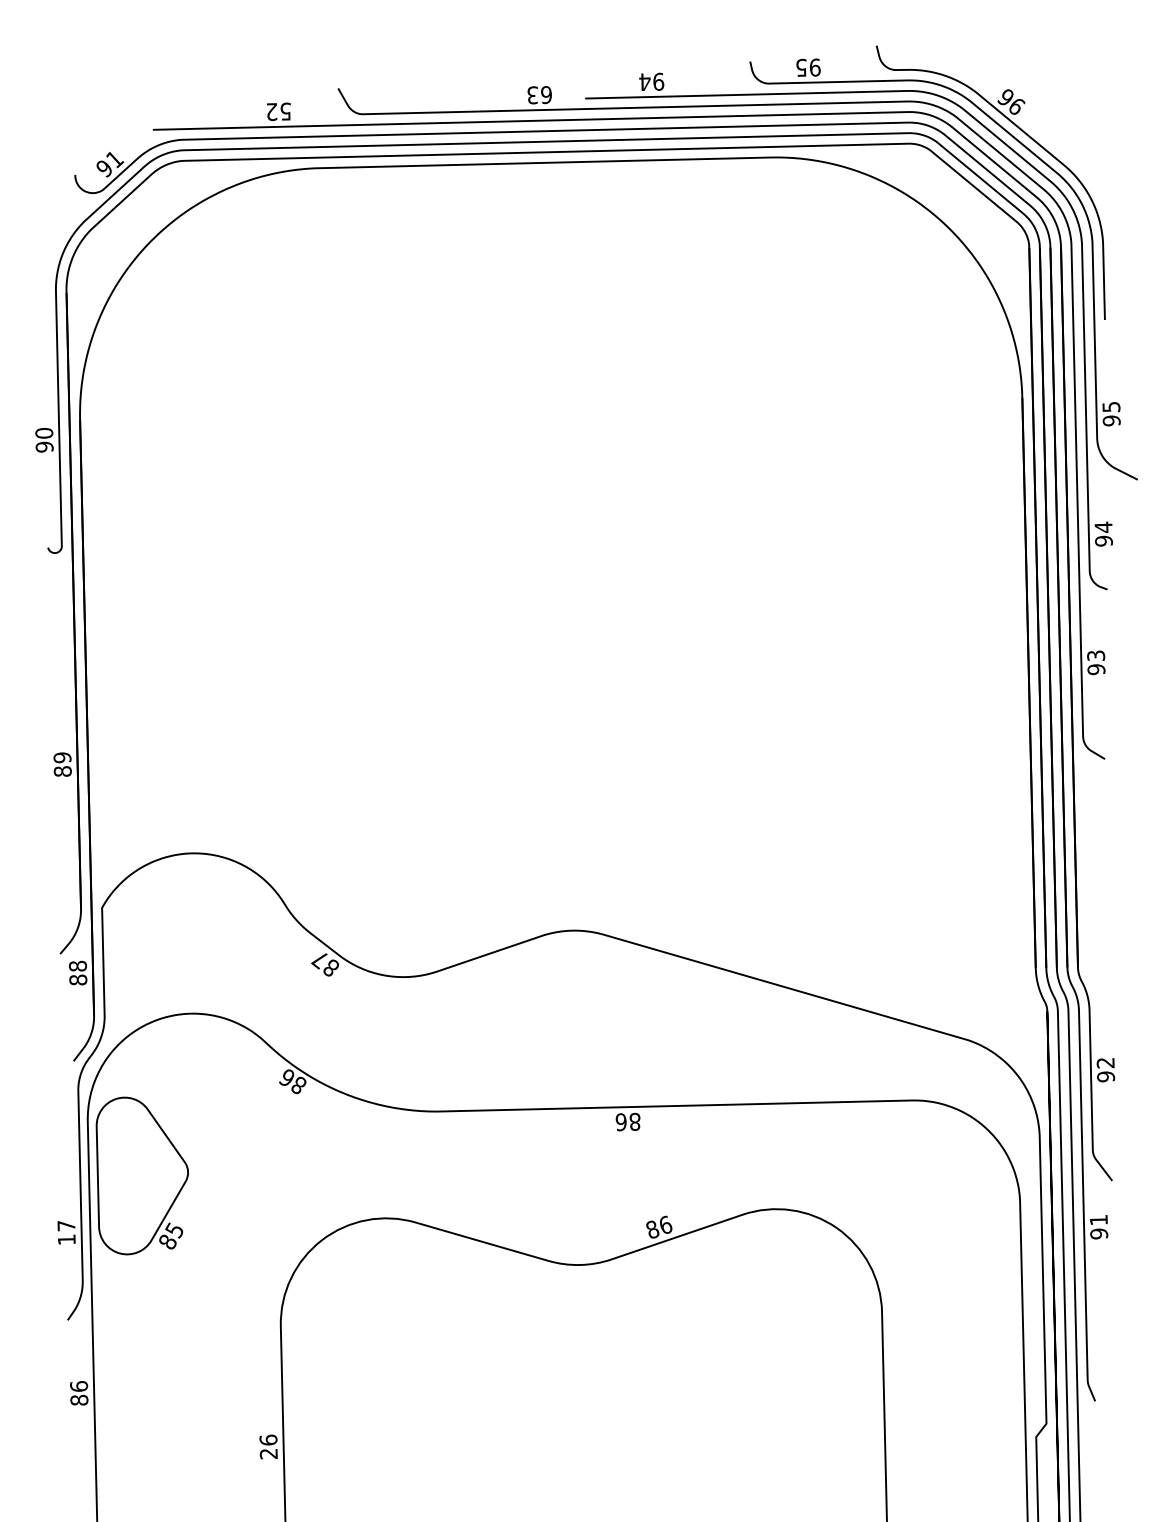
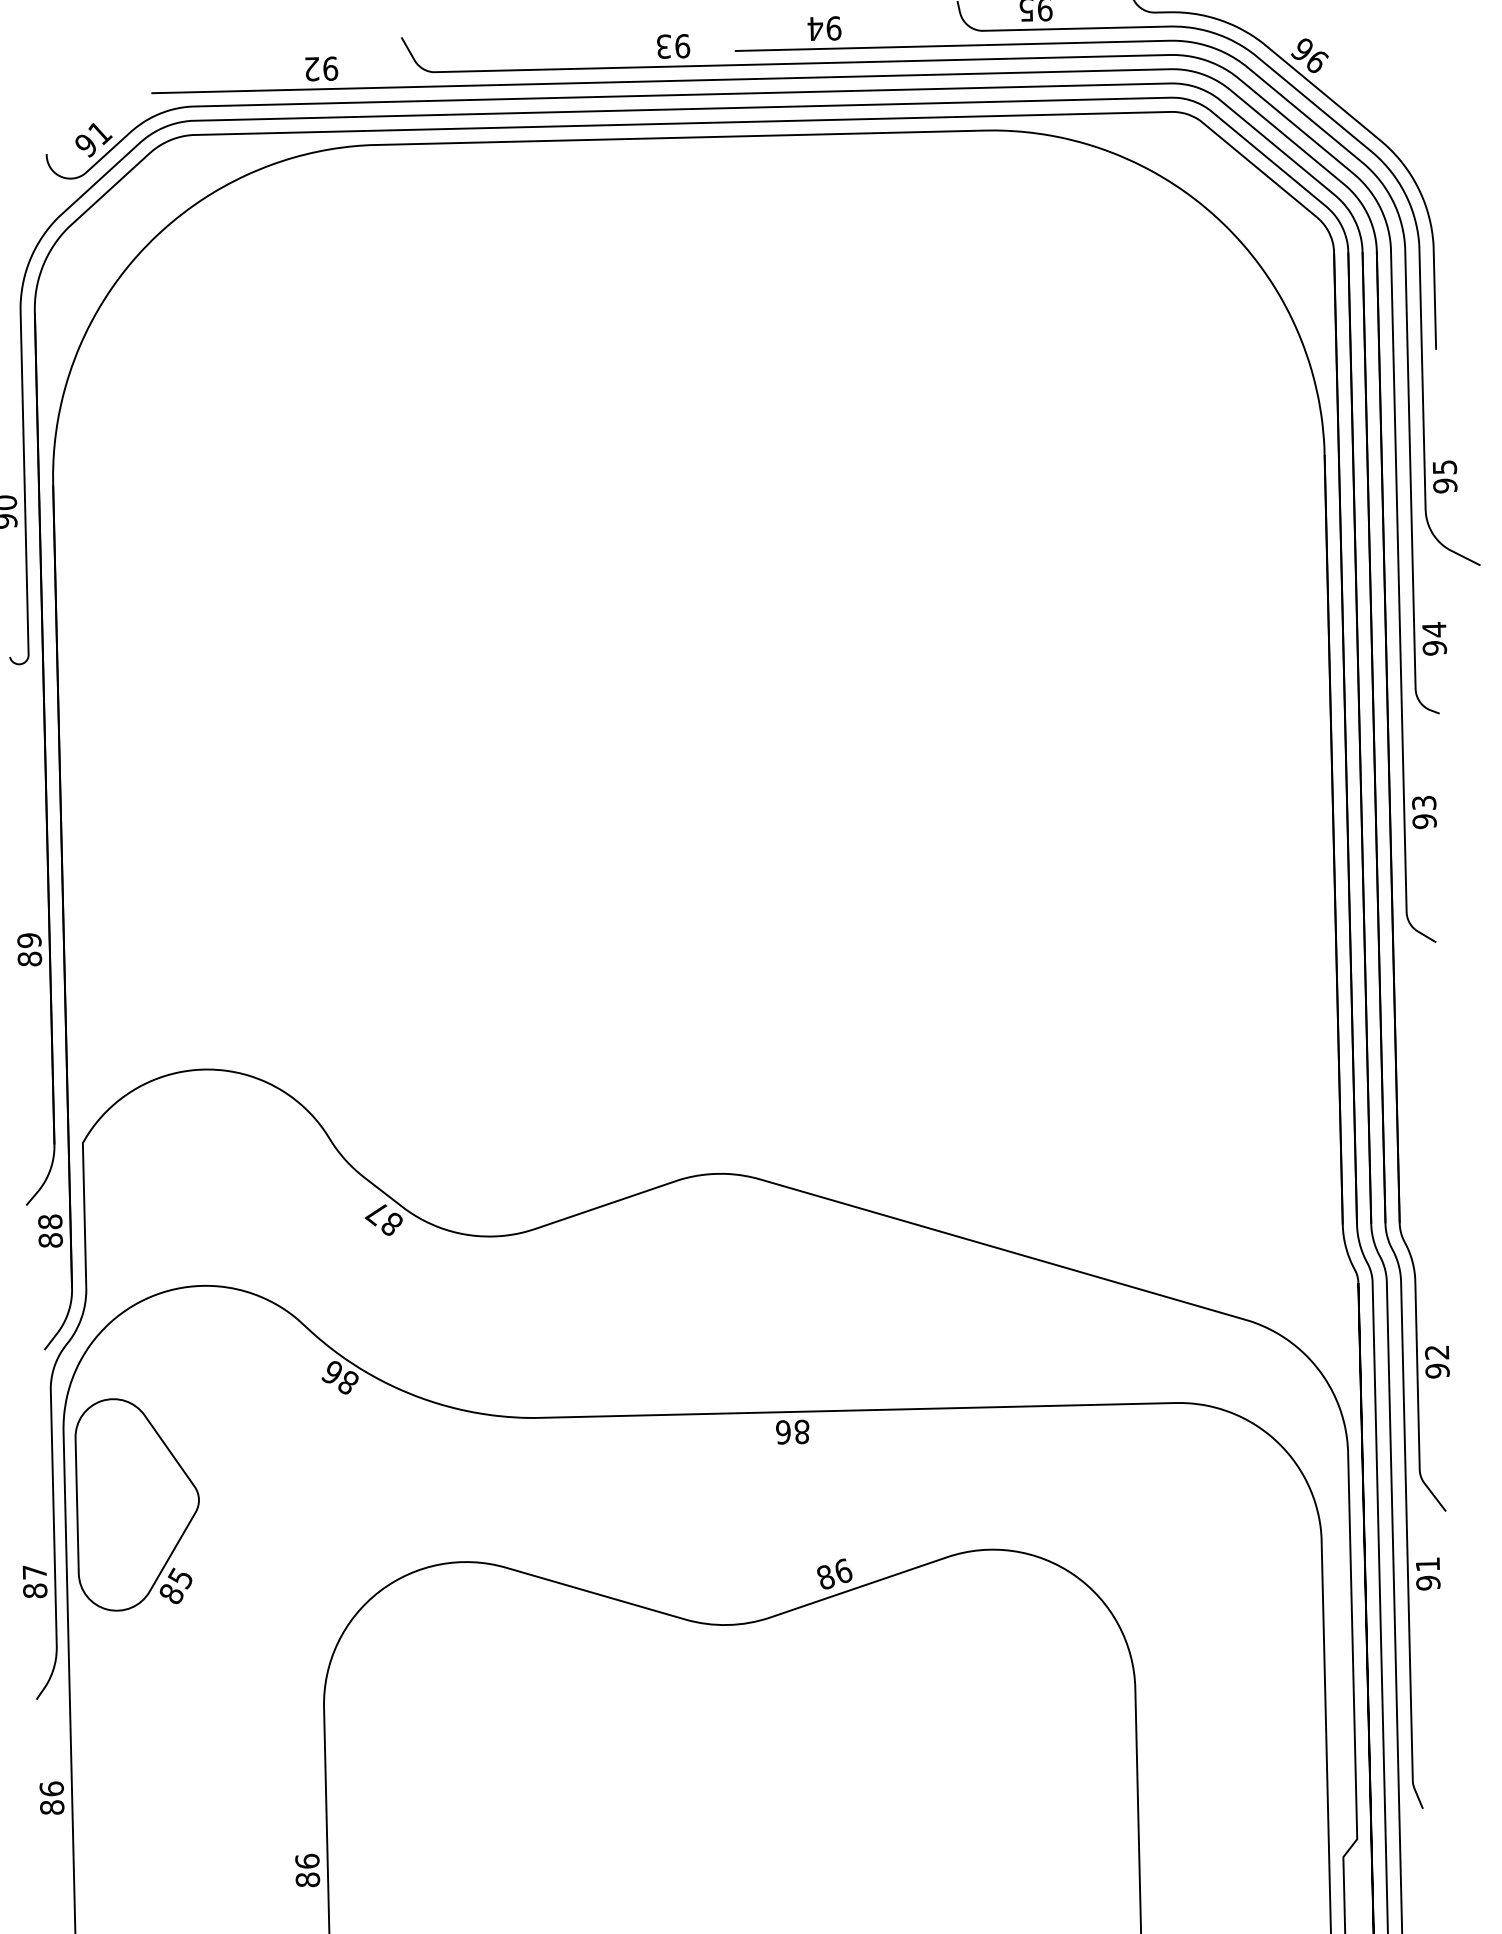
text: (546, 95) -> (682, 46), 63 -> 93
text: (285, 111) -> (330, 68), 52 -> 92
text: (66, 1239) -> (34, 1590), 17 -> 87
text: (268, 1453) -> (307, 1879), 26 -> 86

